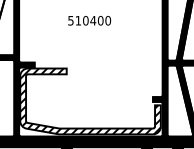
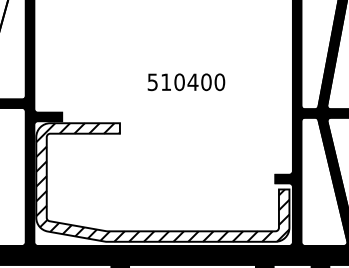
text: (89, 20) -> (186, 81), moved

